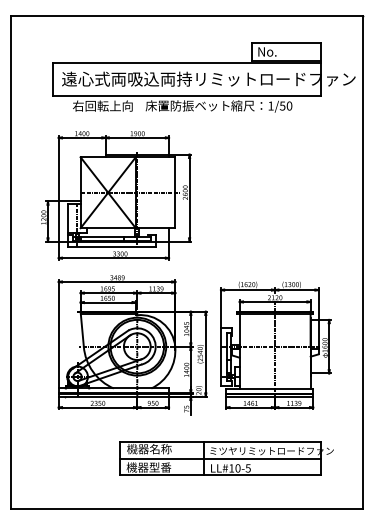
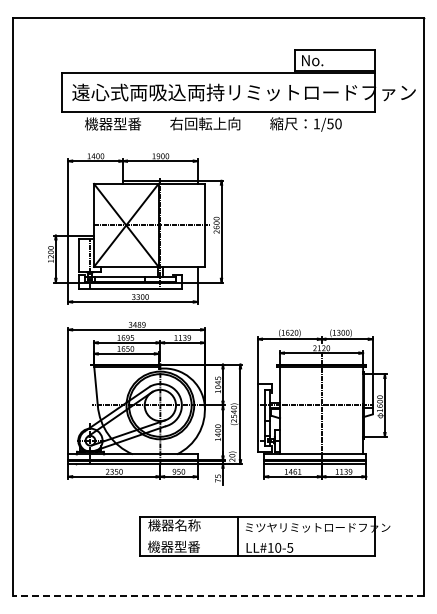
text: (102, 105) -> (119, 123), 右回転上向 -> 機器型番
text: (187, 105) -> (219, 123), 床置防振ベット -> 右回転上向
line: (220, 458) -> (257, 536), removed
line: (187, 509) -> (218, 595), solid -> dashed

